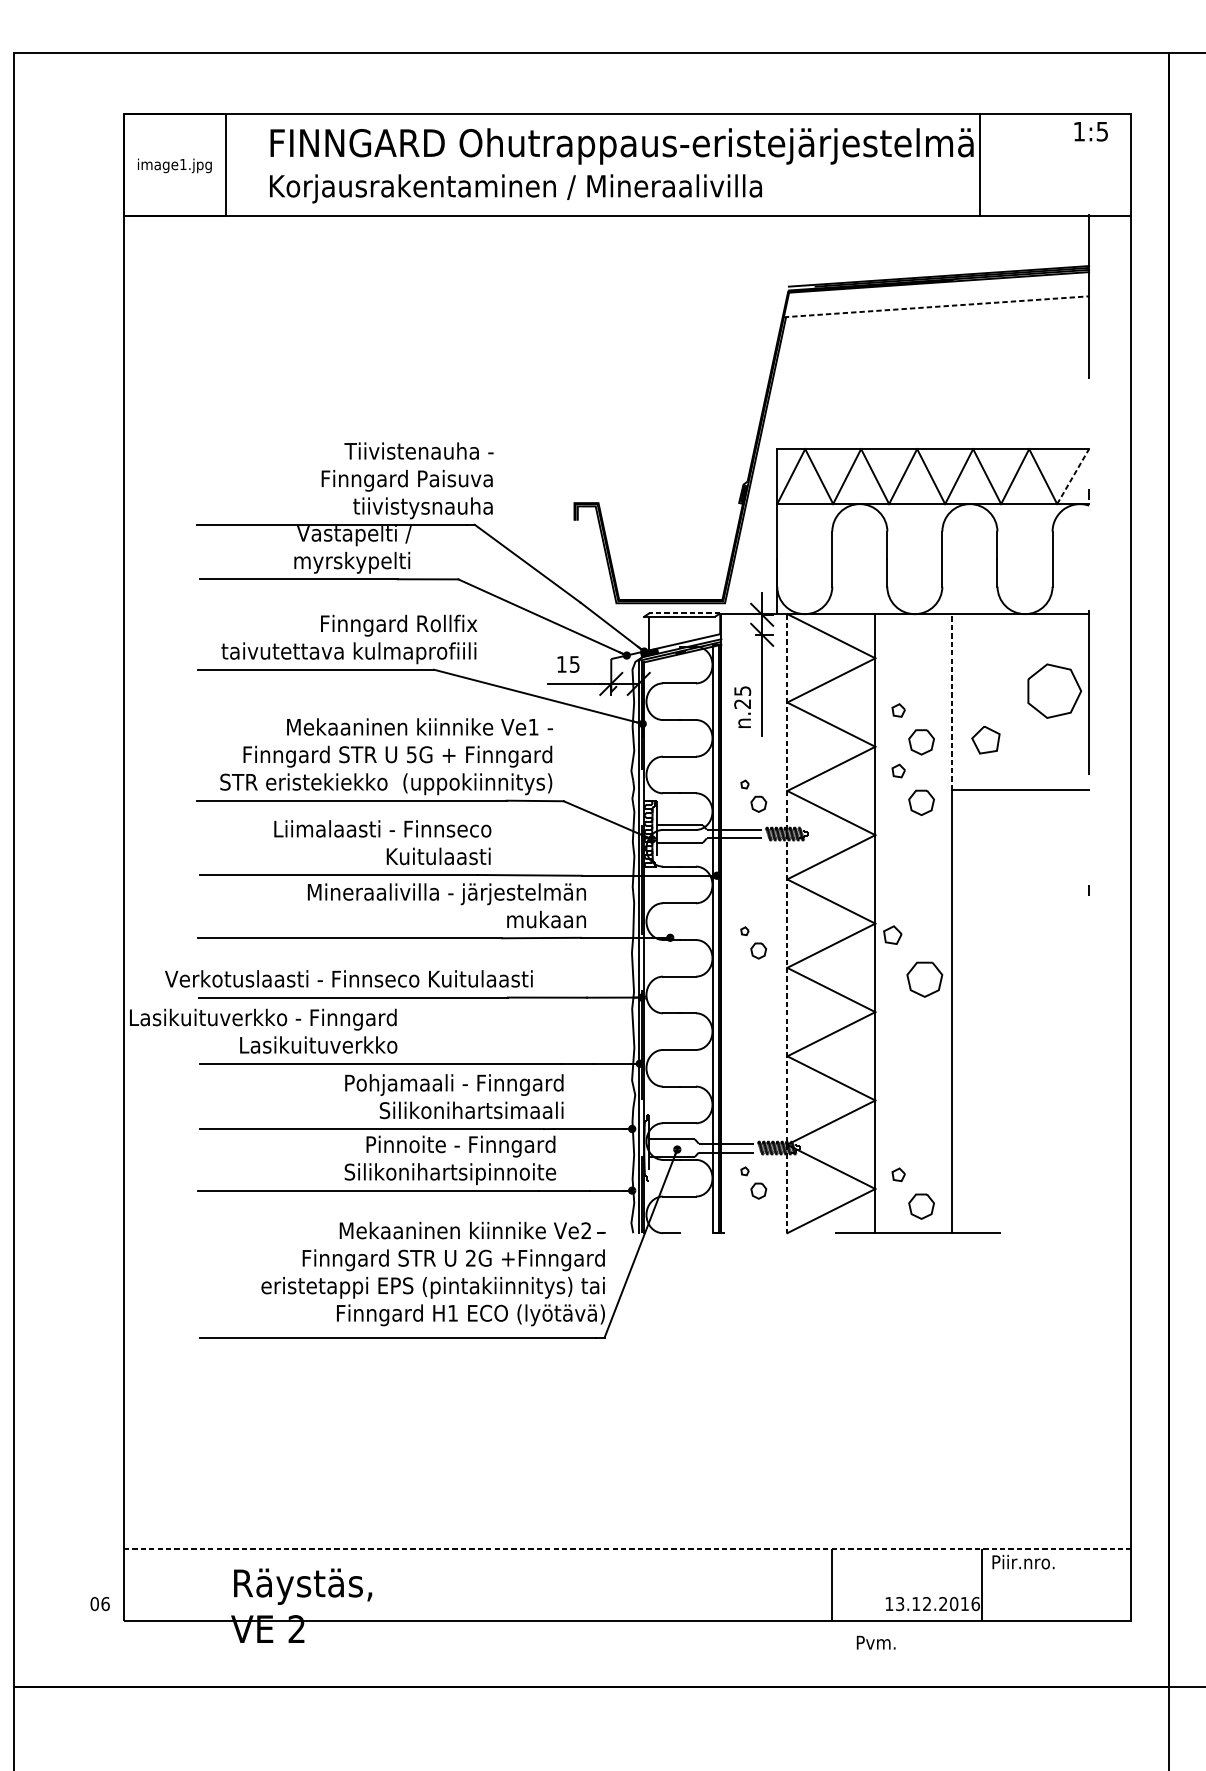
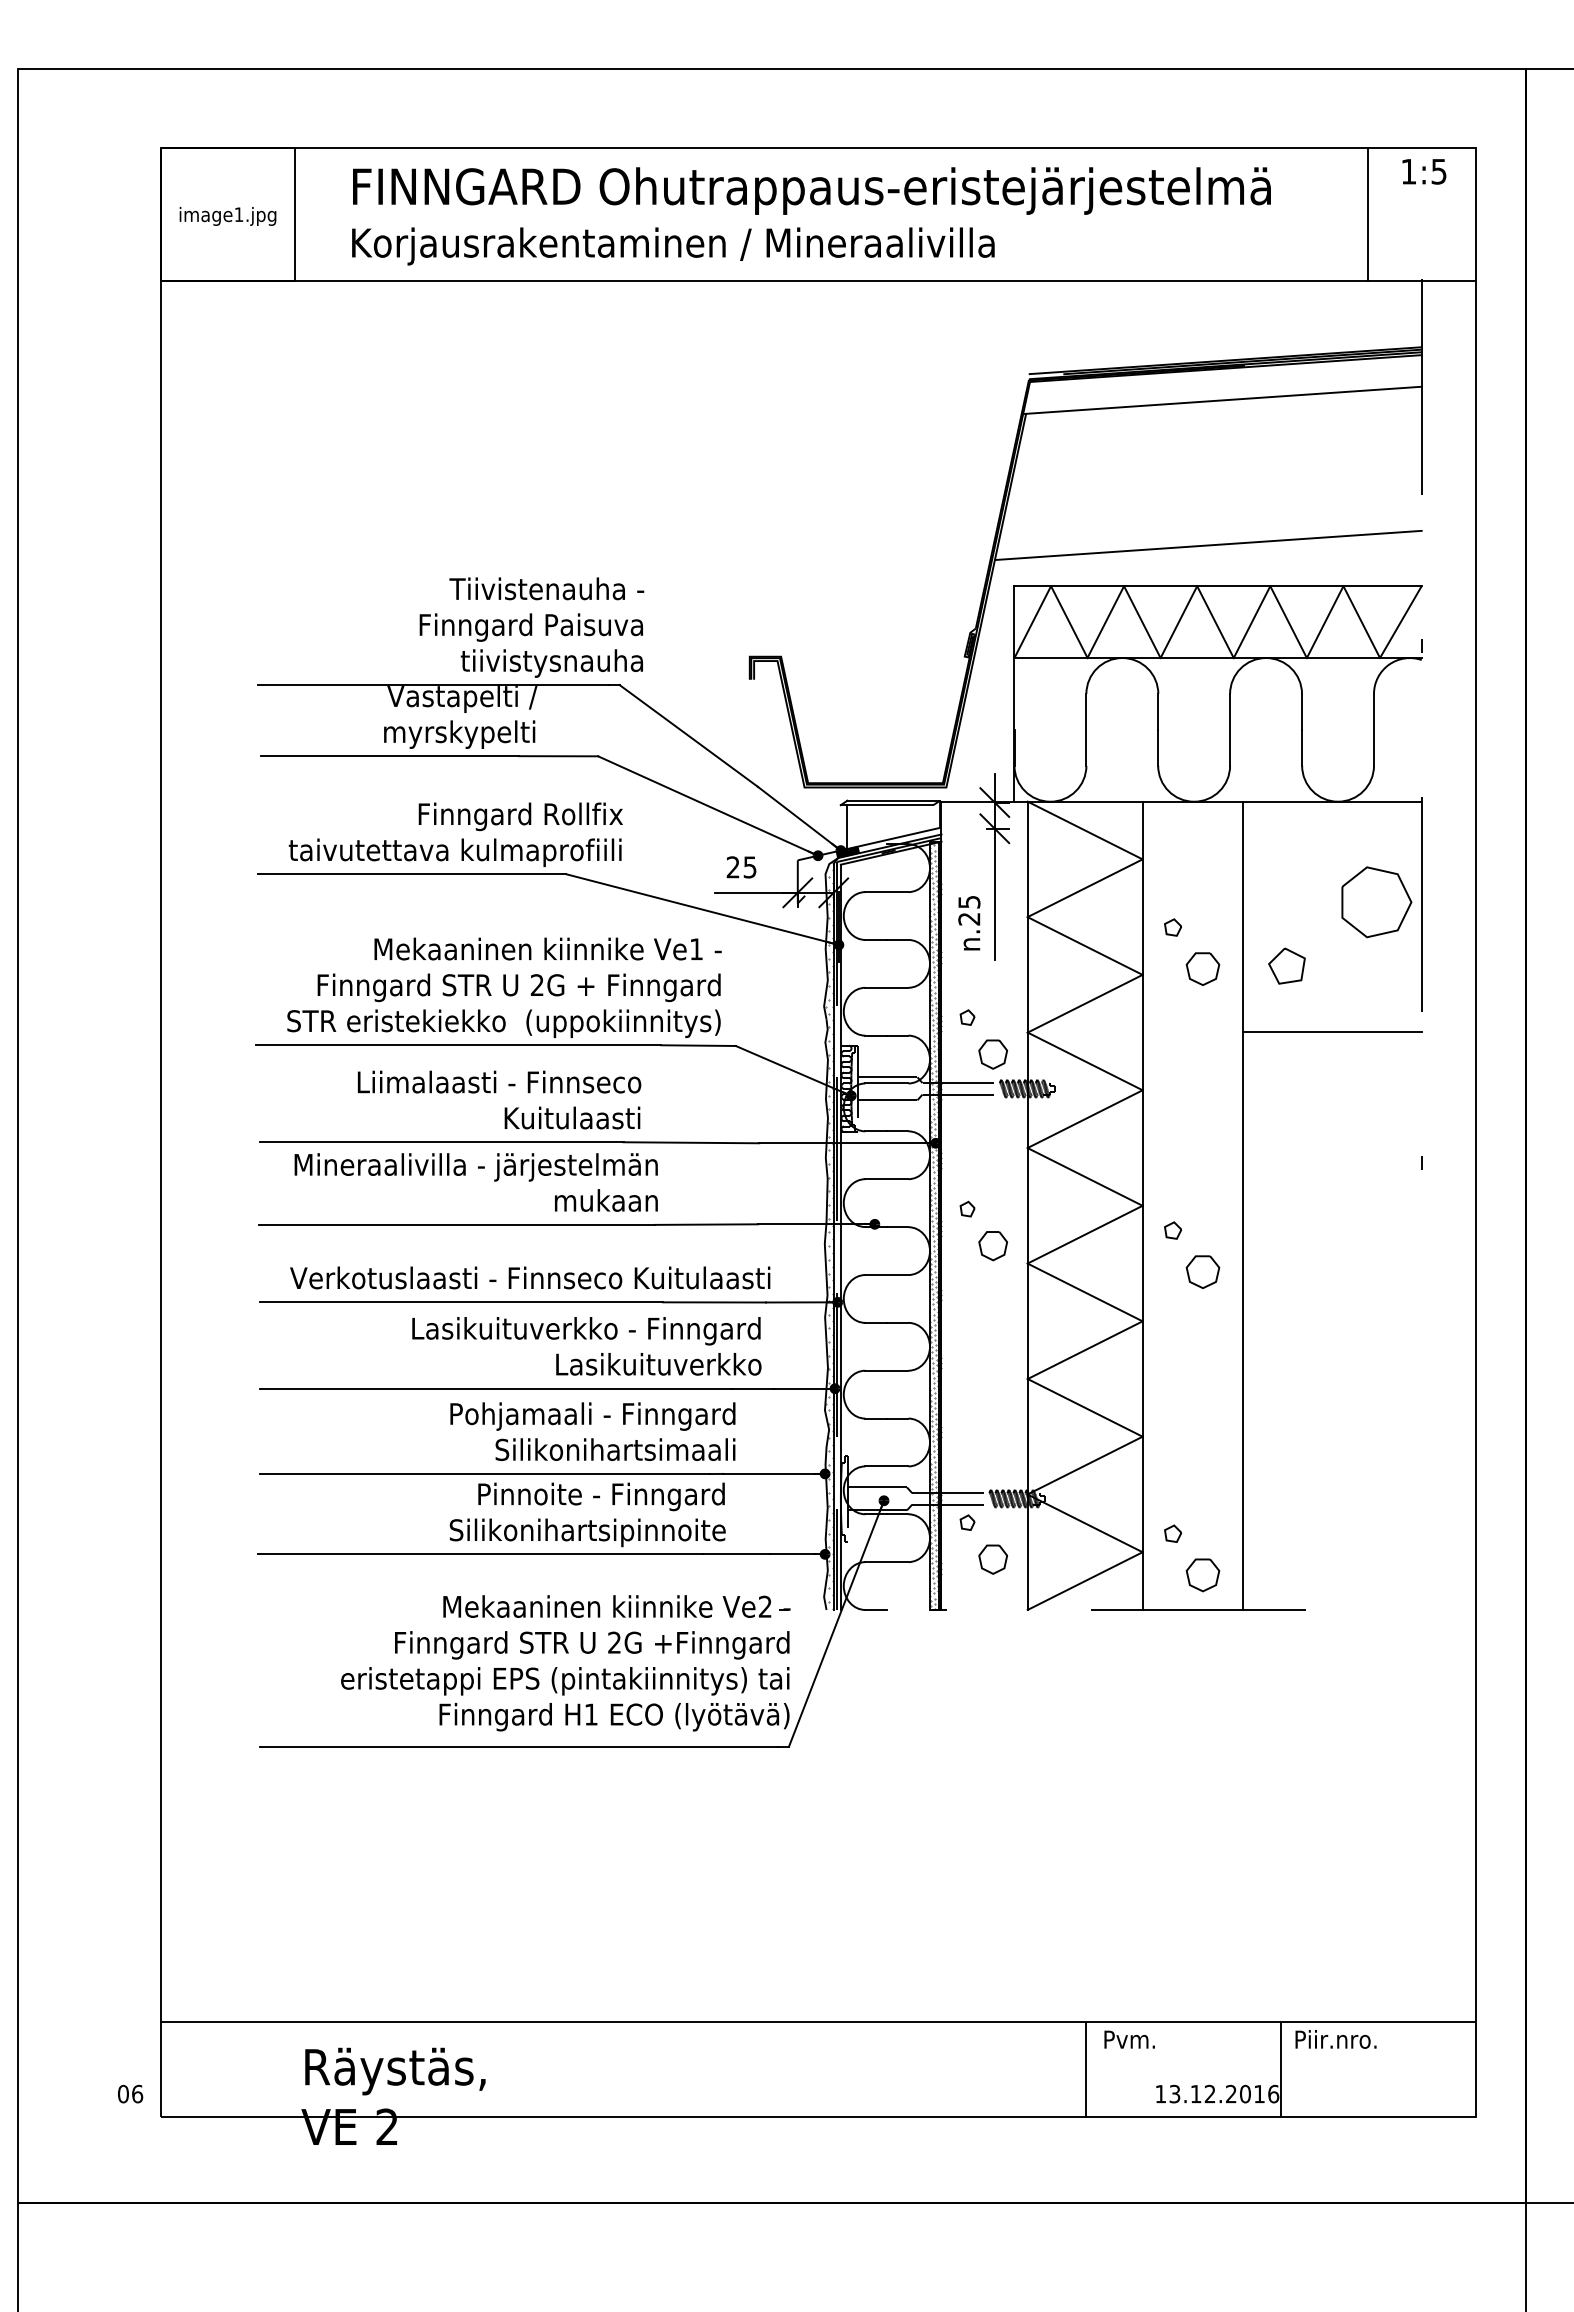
line: (979, 164) -> (1367, 214), moved
line: (936, 306) -> (1222, 400), dashed -> solid
line: (925, 417) -> (1207, 545), added
line: (1072, 476) -> (1400, 622), dashed -> solid
line: (684, 613) -> (893, 800), dashed -> solid
text: (561, 664) -> (732, 867), 15 -> 25
line: (952, 702) -> (1243, 916), dashed -> solid
text: (411, 754) -> (536, 985), 5G -> 2G
part: (913, 789) -> (1192, 1030), removed
part: (753, 796) -> (983, 1039), size x1.43
text: (446, 905) -> (475, 1182), moved
line: (787, 924) -> (1027, 1206), dashed -> solid
hatch: (716, 938) -> (935, 1225), added
part: (753, 942) -> (983, 1230), size x1.43
hatch: (634, 948) -> (828, 1238), added
part: (913, 960) -> (1192, 1254), size x0.71
text: (349, 978) -> (530, 1277), moved
text: (263, 1031) -> (586, 1346), moved
part: (753, 1183) -> (983, 1544), size x1.43
line: (627, 1548) -> (819, 2021), dashed -> solid
text: (876, 1642) -> (1129, 2039), moved

